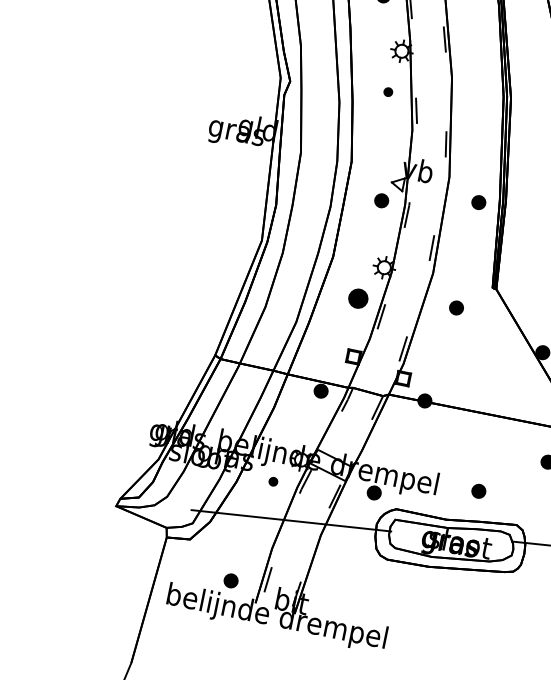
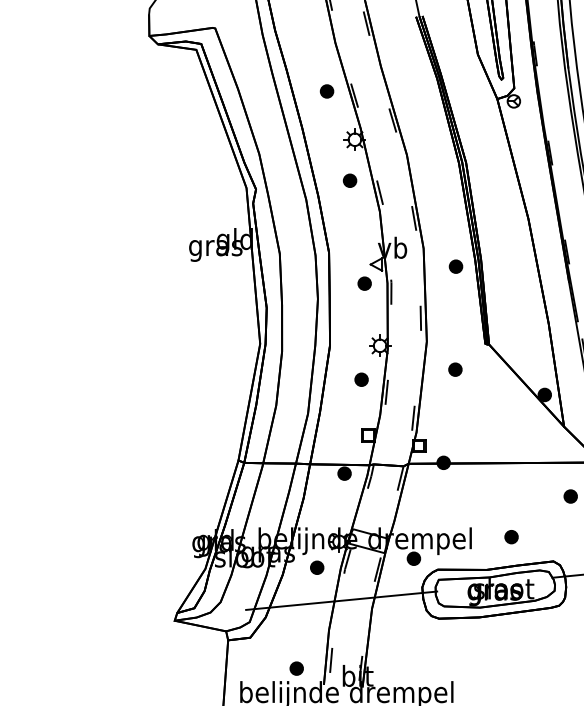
part: (387, 91) -> (349, 180), size x1.67
part: (358, 298) -> (361, 379), size x0.71
part: (273, 481) -> (317, 567), size x1.67

